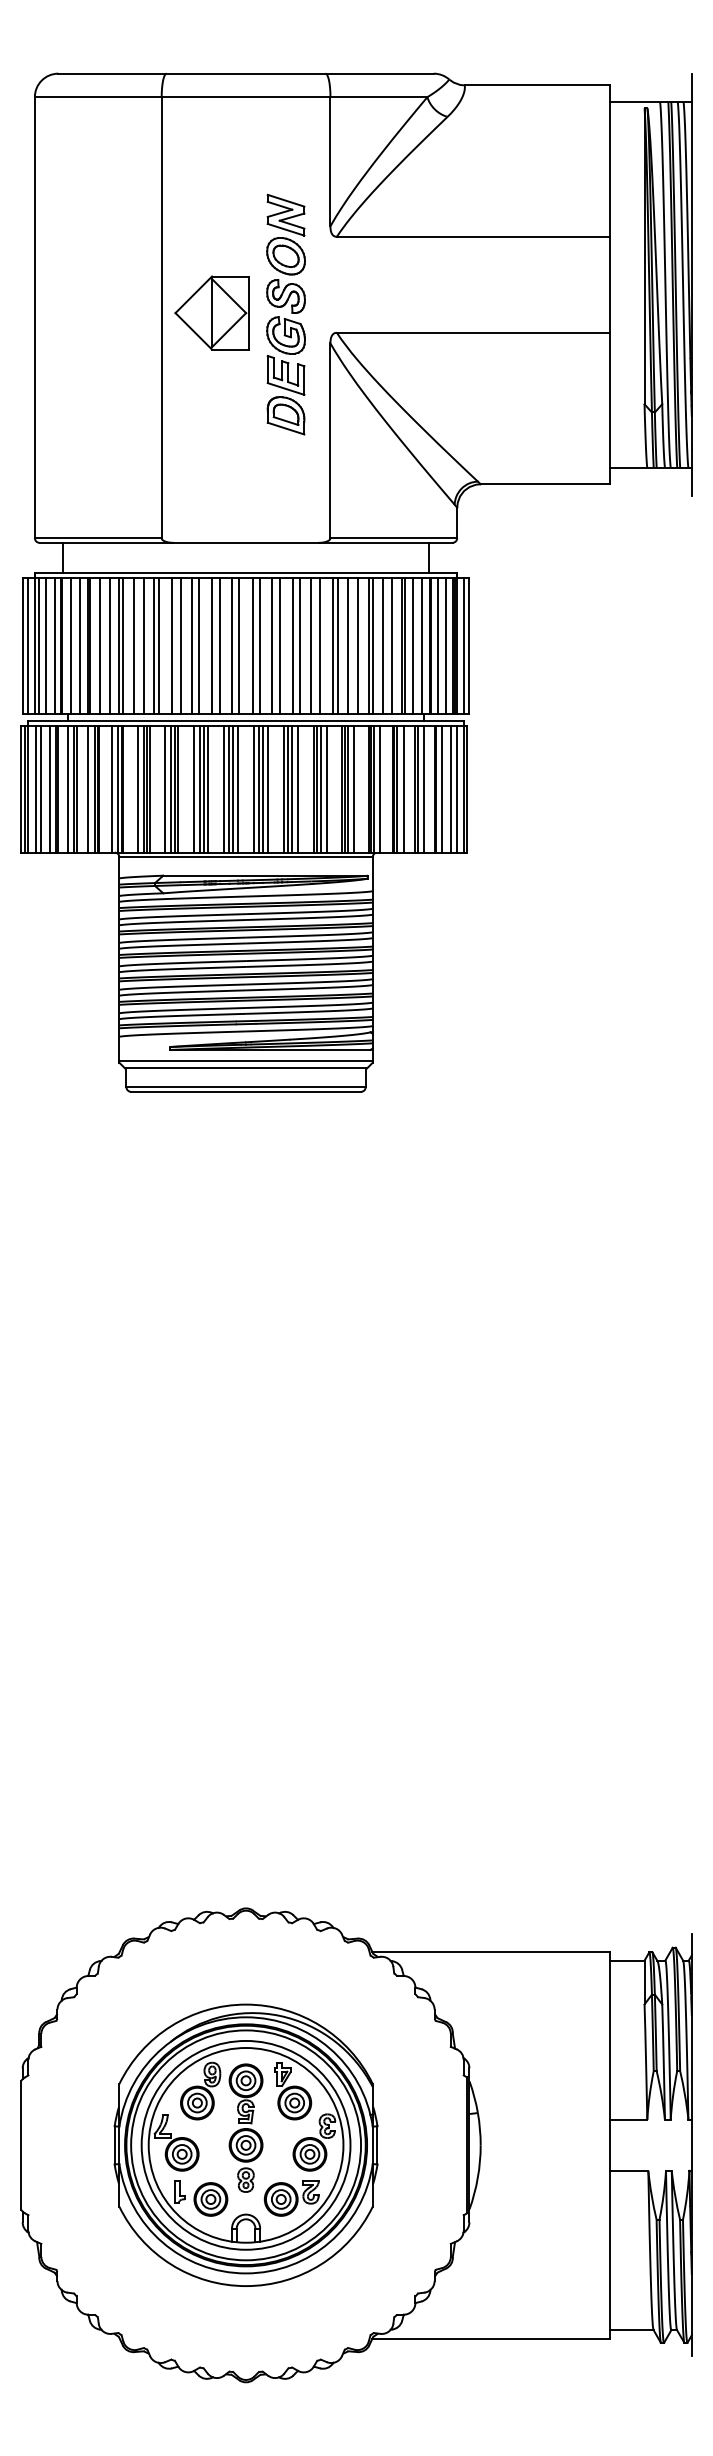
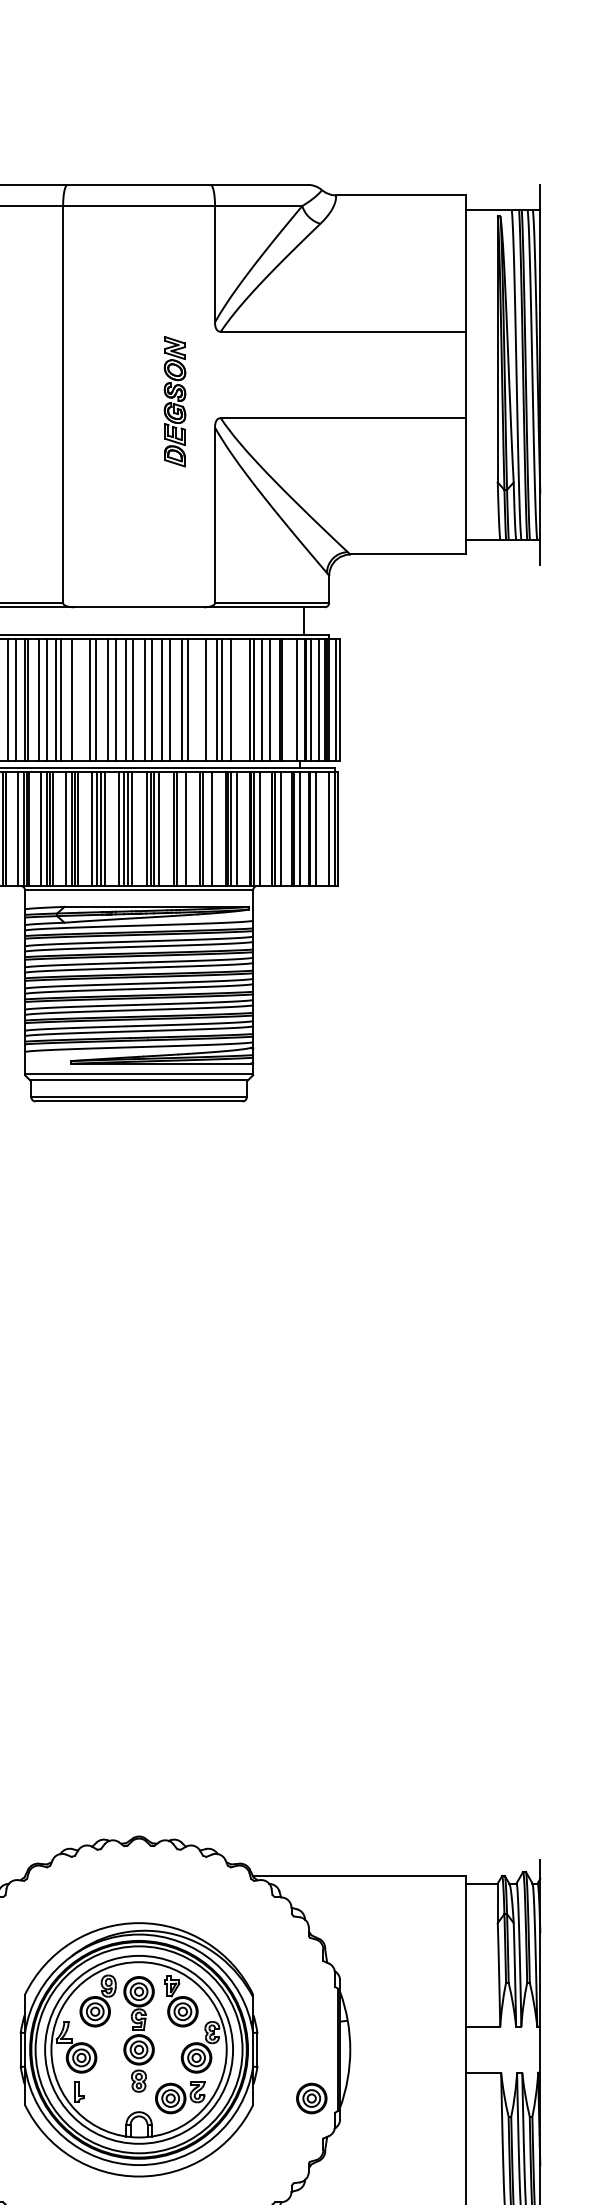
part: (211, 312) -> (107, 399), removed
part: (285, 314) -> (174, 401), size x0.6
line: (181, 646) -> (80, 700), removed
line: (311, 646) -> (197, 700), removed
line: (357, 646) -> (239, 700), removed
line: (412, 646) -> (288, 700), removed
line: (292, 788) -> (180, 828), removed
line: (320, 788) -> (206, 828), removed
line: (450, 788) -> (323, 828), removed
part: (210, 2199) -> (311, 2098), moved

